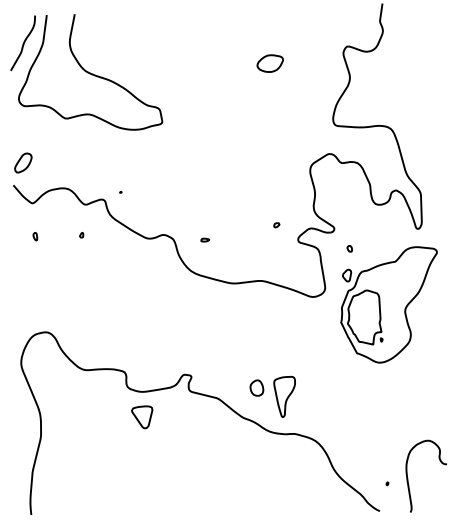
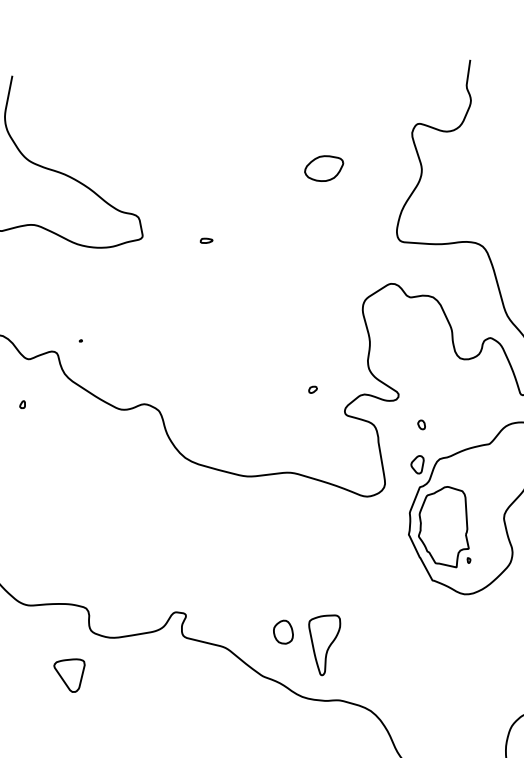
part: (269, 63) -> (322, 168), moved
part: (205, 239) -> (206, 239), moved
part: (142, 417) -> (69, 675), moved

